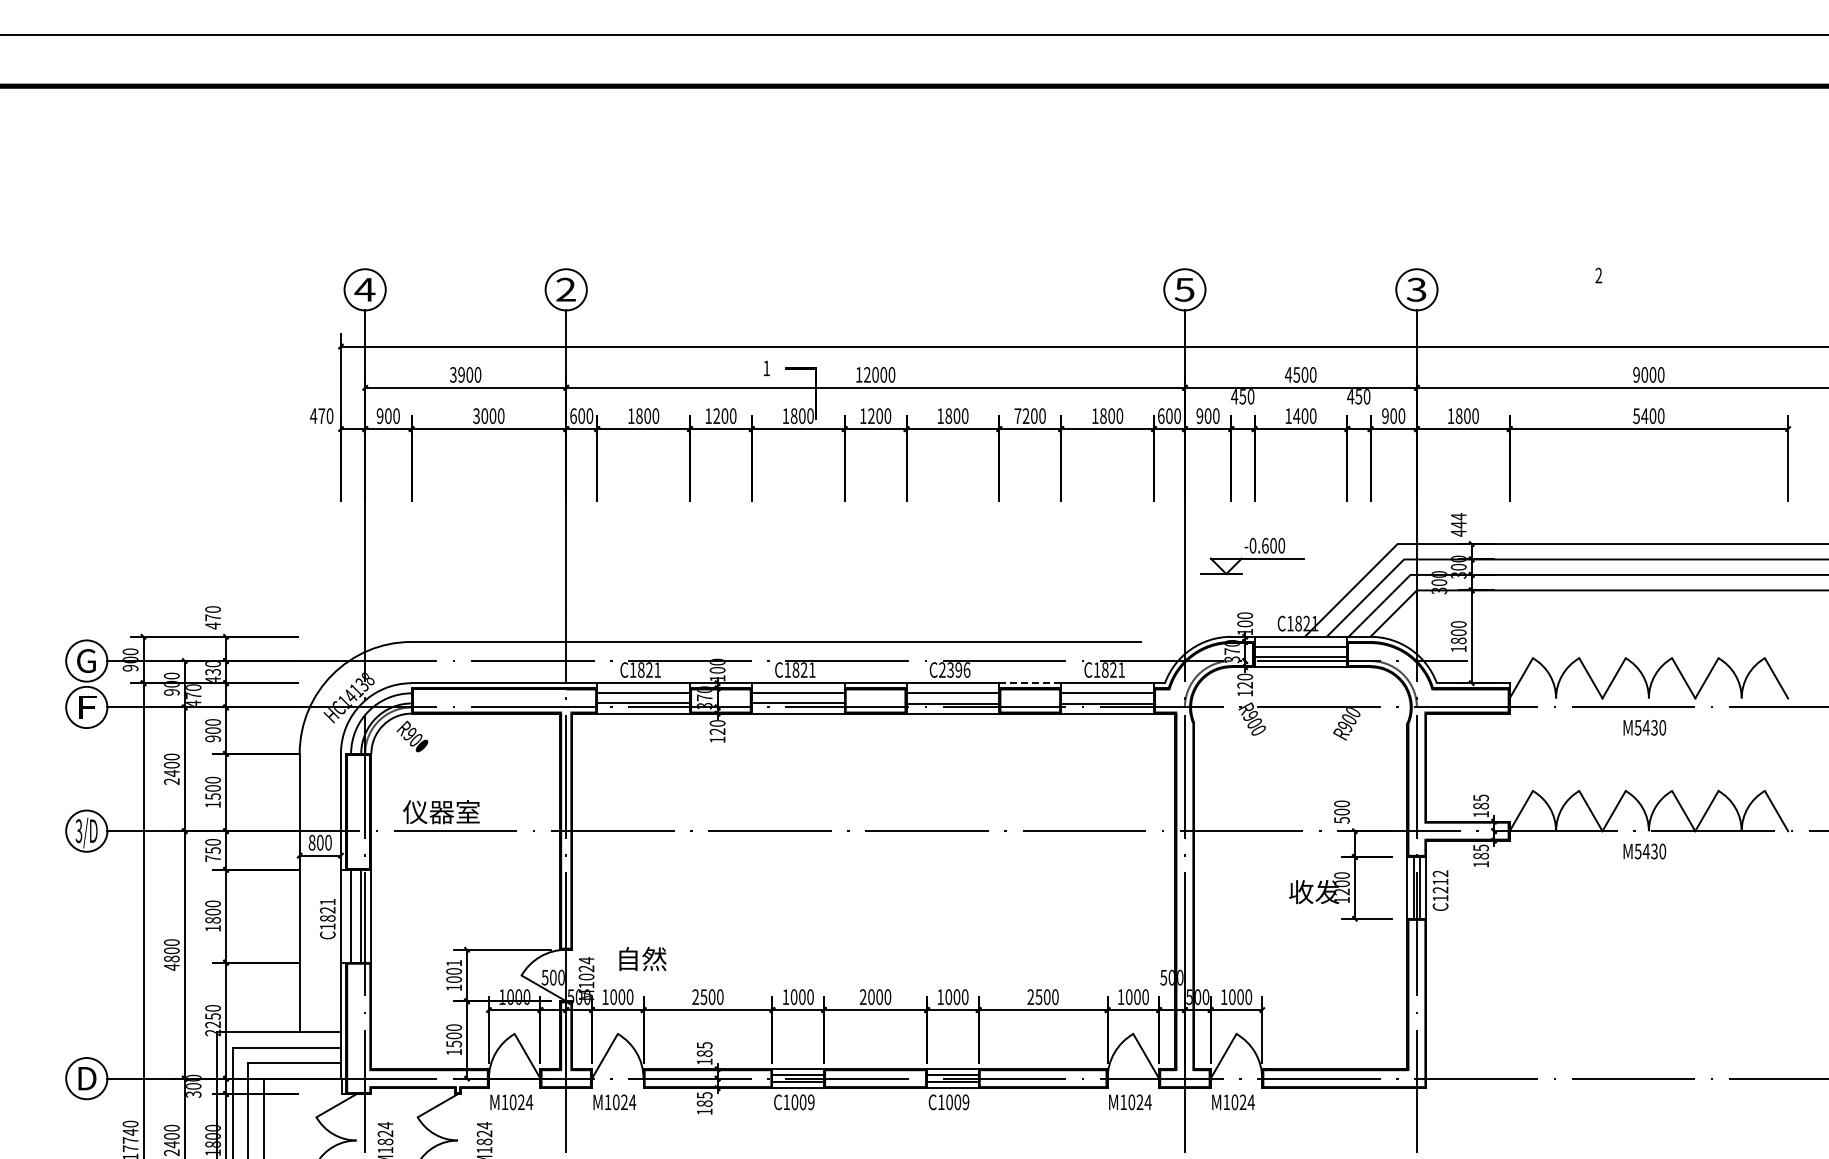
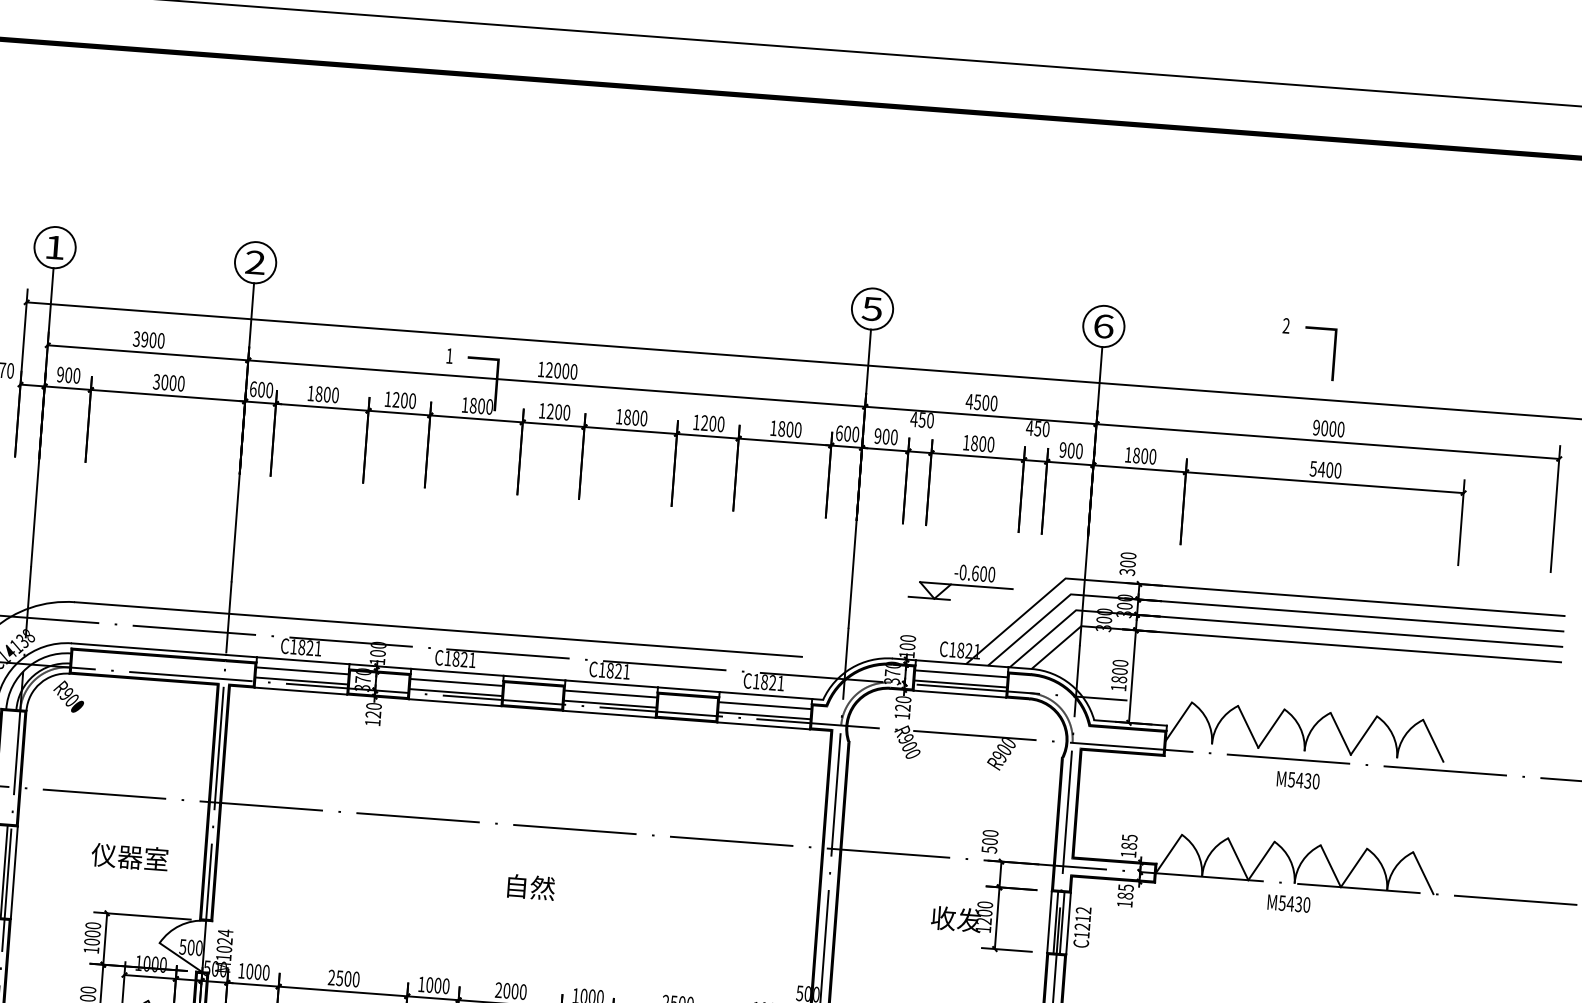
text: (364, 289) -> (54, 247), 4 -> 1
text: (1416, 289) -> (1103, 326), 3 -> 6
line: (1648, 300) -> (1334, 354), added
text: (1017, 415) -> (696, 421), 7200 -> 1200
text: (1296, 416) -> (974, 443), 1400 -> 1800
text: (1458, 524) -> (1127, 563), 444 -> 300
part: (1252, 556) -> (961, 583), moved
text: (954, 669) -> (614, 670), C2396 -> C1821
line: (1030, 683) -> (689, 690), dashed -> solid
text: (441, 812) -> (129, 857), moved
text: (642, 959) -> (530, 887), moved
text: (454, 962) -> (93, 925), 1001 -> 1000

